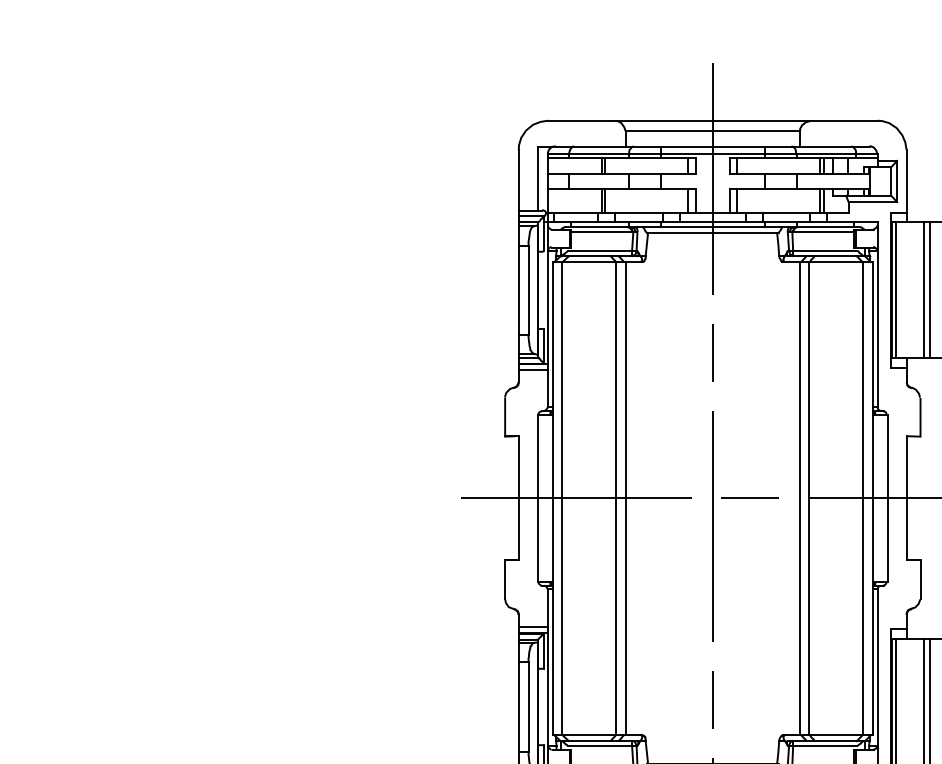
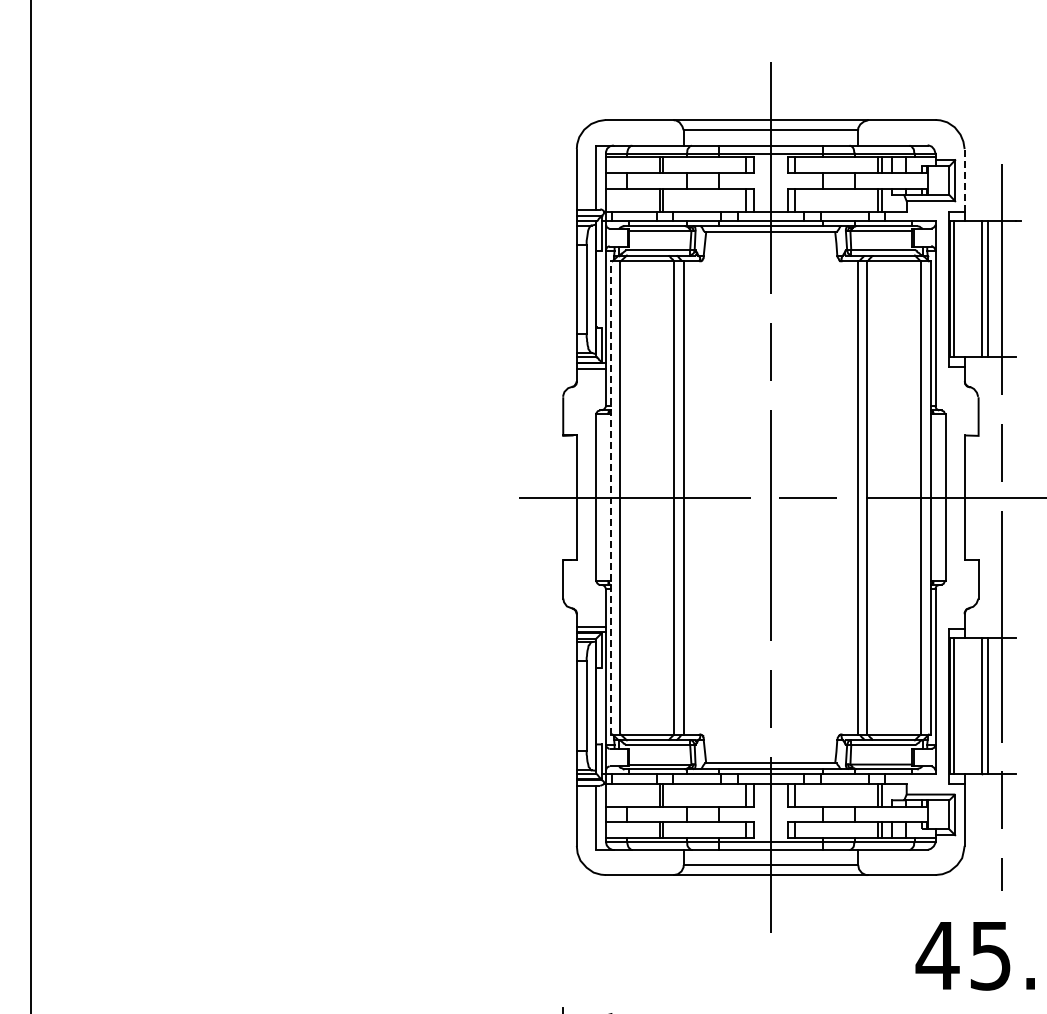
line: (907, 181) -> (965, 180), solid -> dashed
line: (552, 498) -> (610, 497), solid -> dashed

